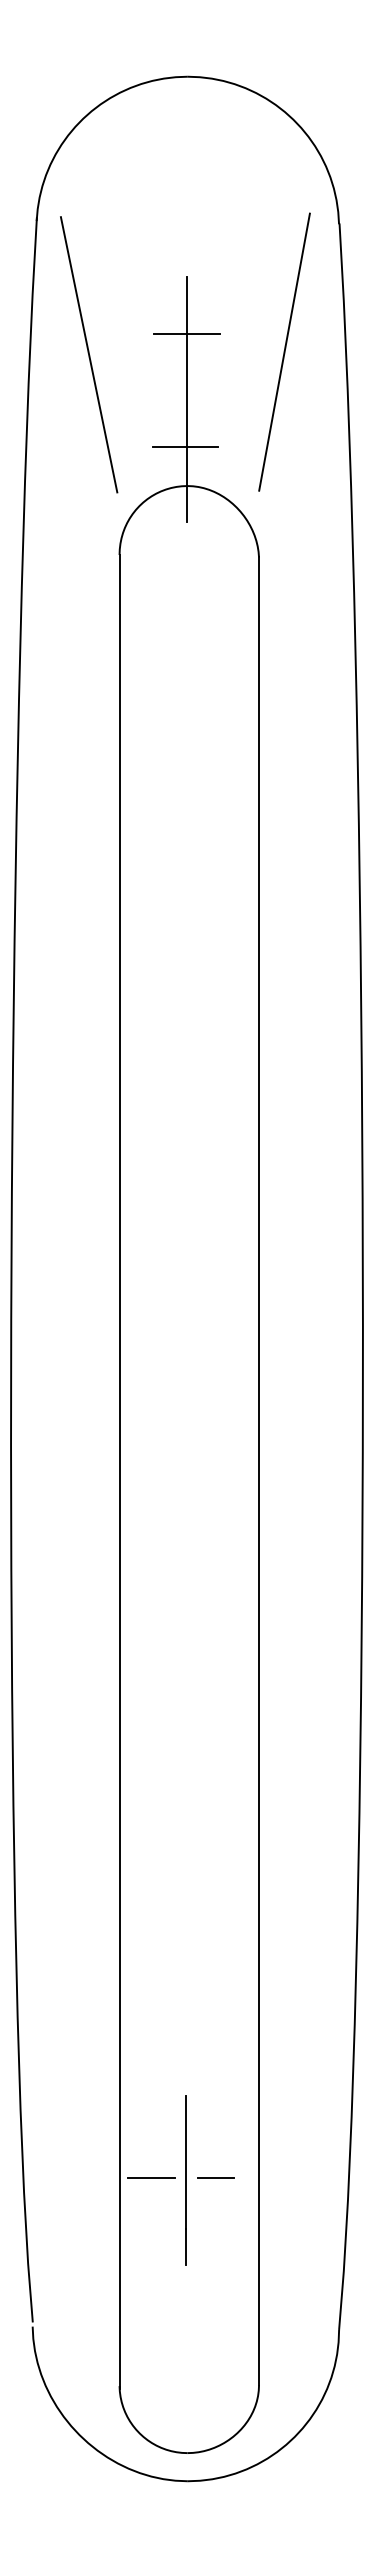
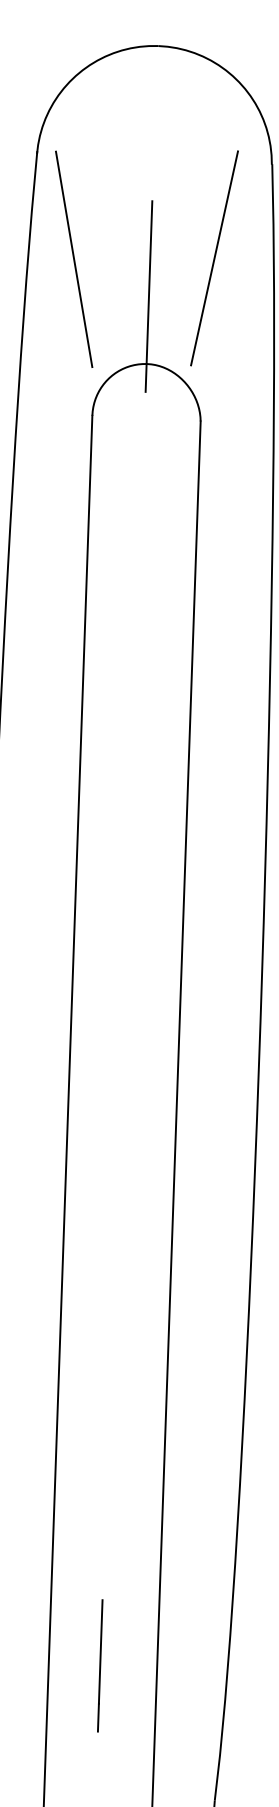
line: (186, 333) -> (150, 245), removed
line: (284, 351) -> (214, 257), moved
line: (185, 447) -> (146, 334), removed
line: (151, 2178) -> (73, 1677), removed
line: (215, 2178) -> (122, 1679), removed
line: (185, 2180) -> (100, 1665), moved

